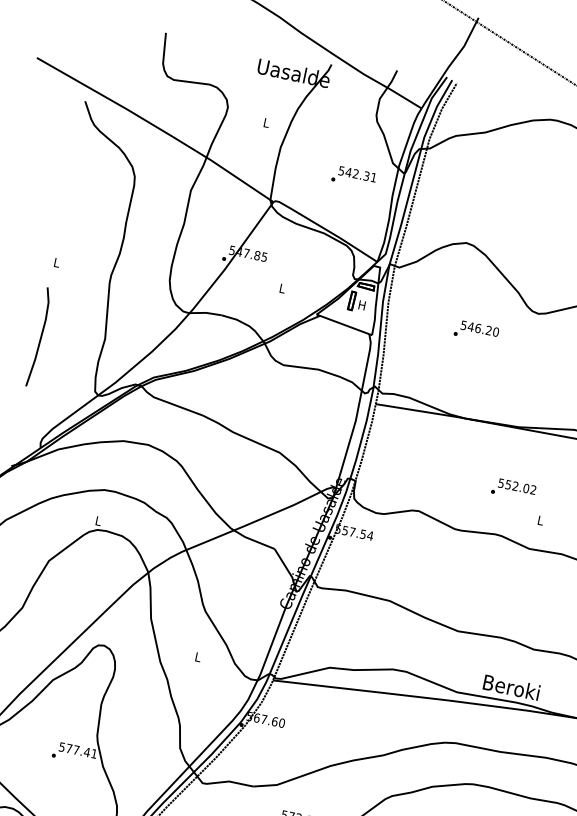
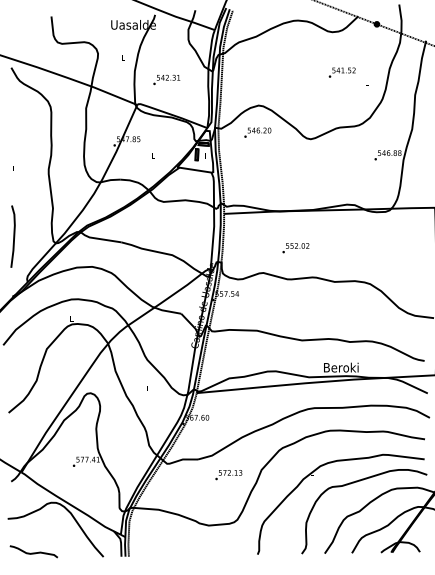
text: (353, 176) -> (166, 79), moved
text: (476, 331) -> (257, 132), moved
line: (39, 337) -> (13, 236), moved
text: (513, 489) -> (295, 248), moved

